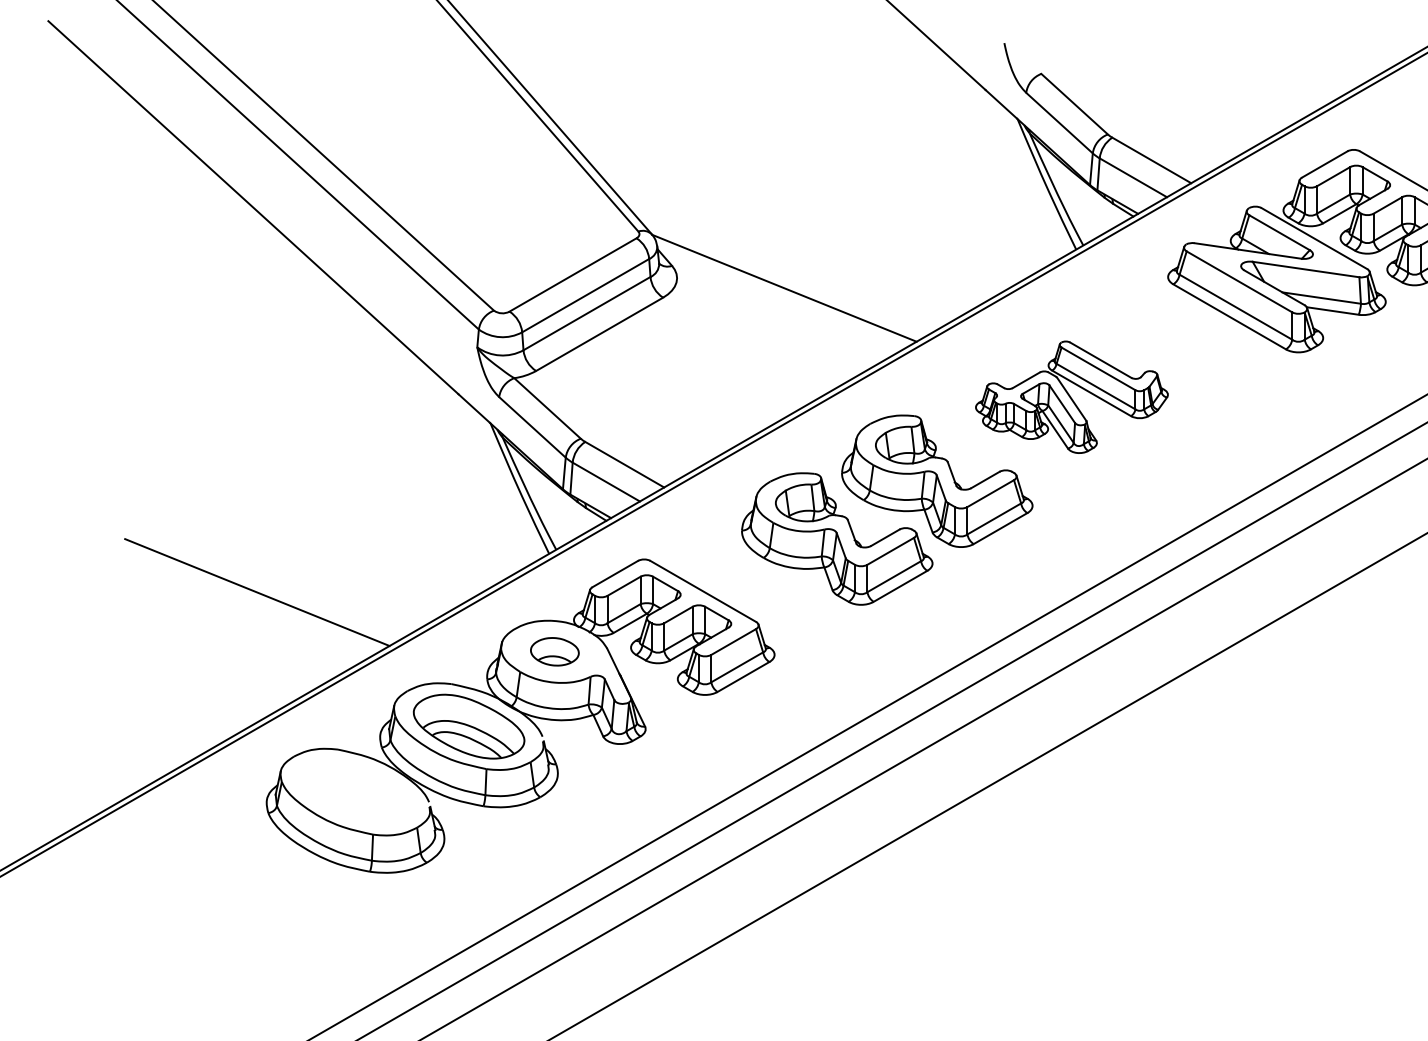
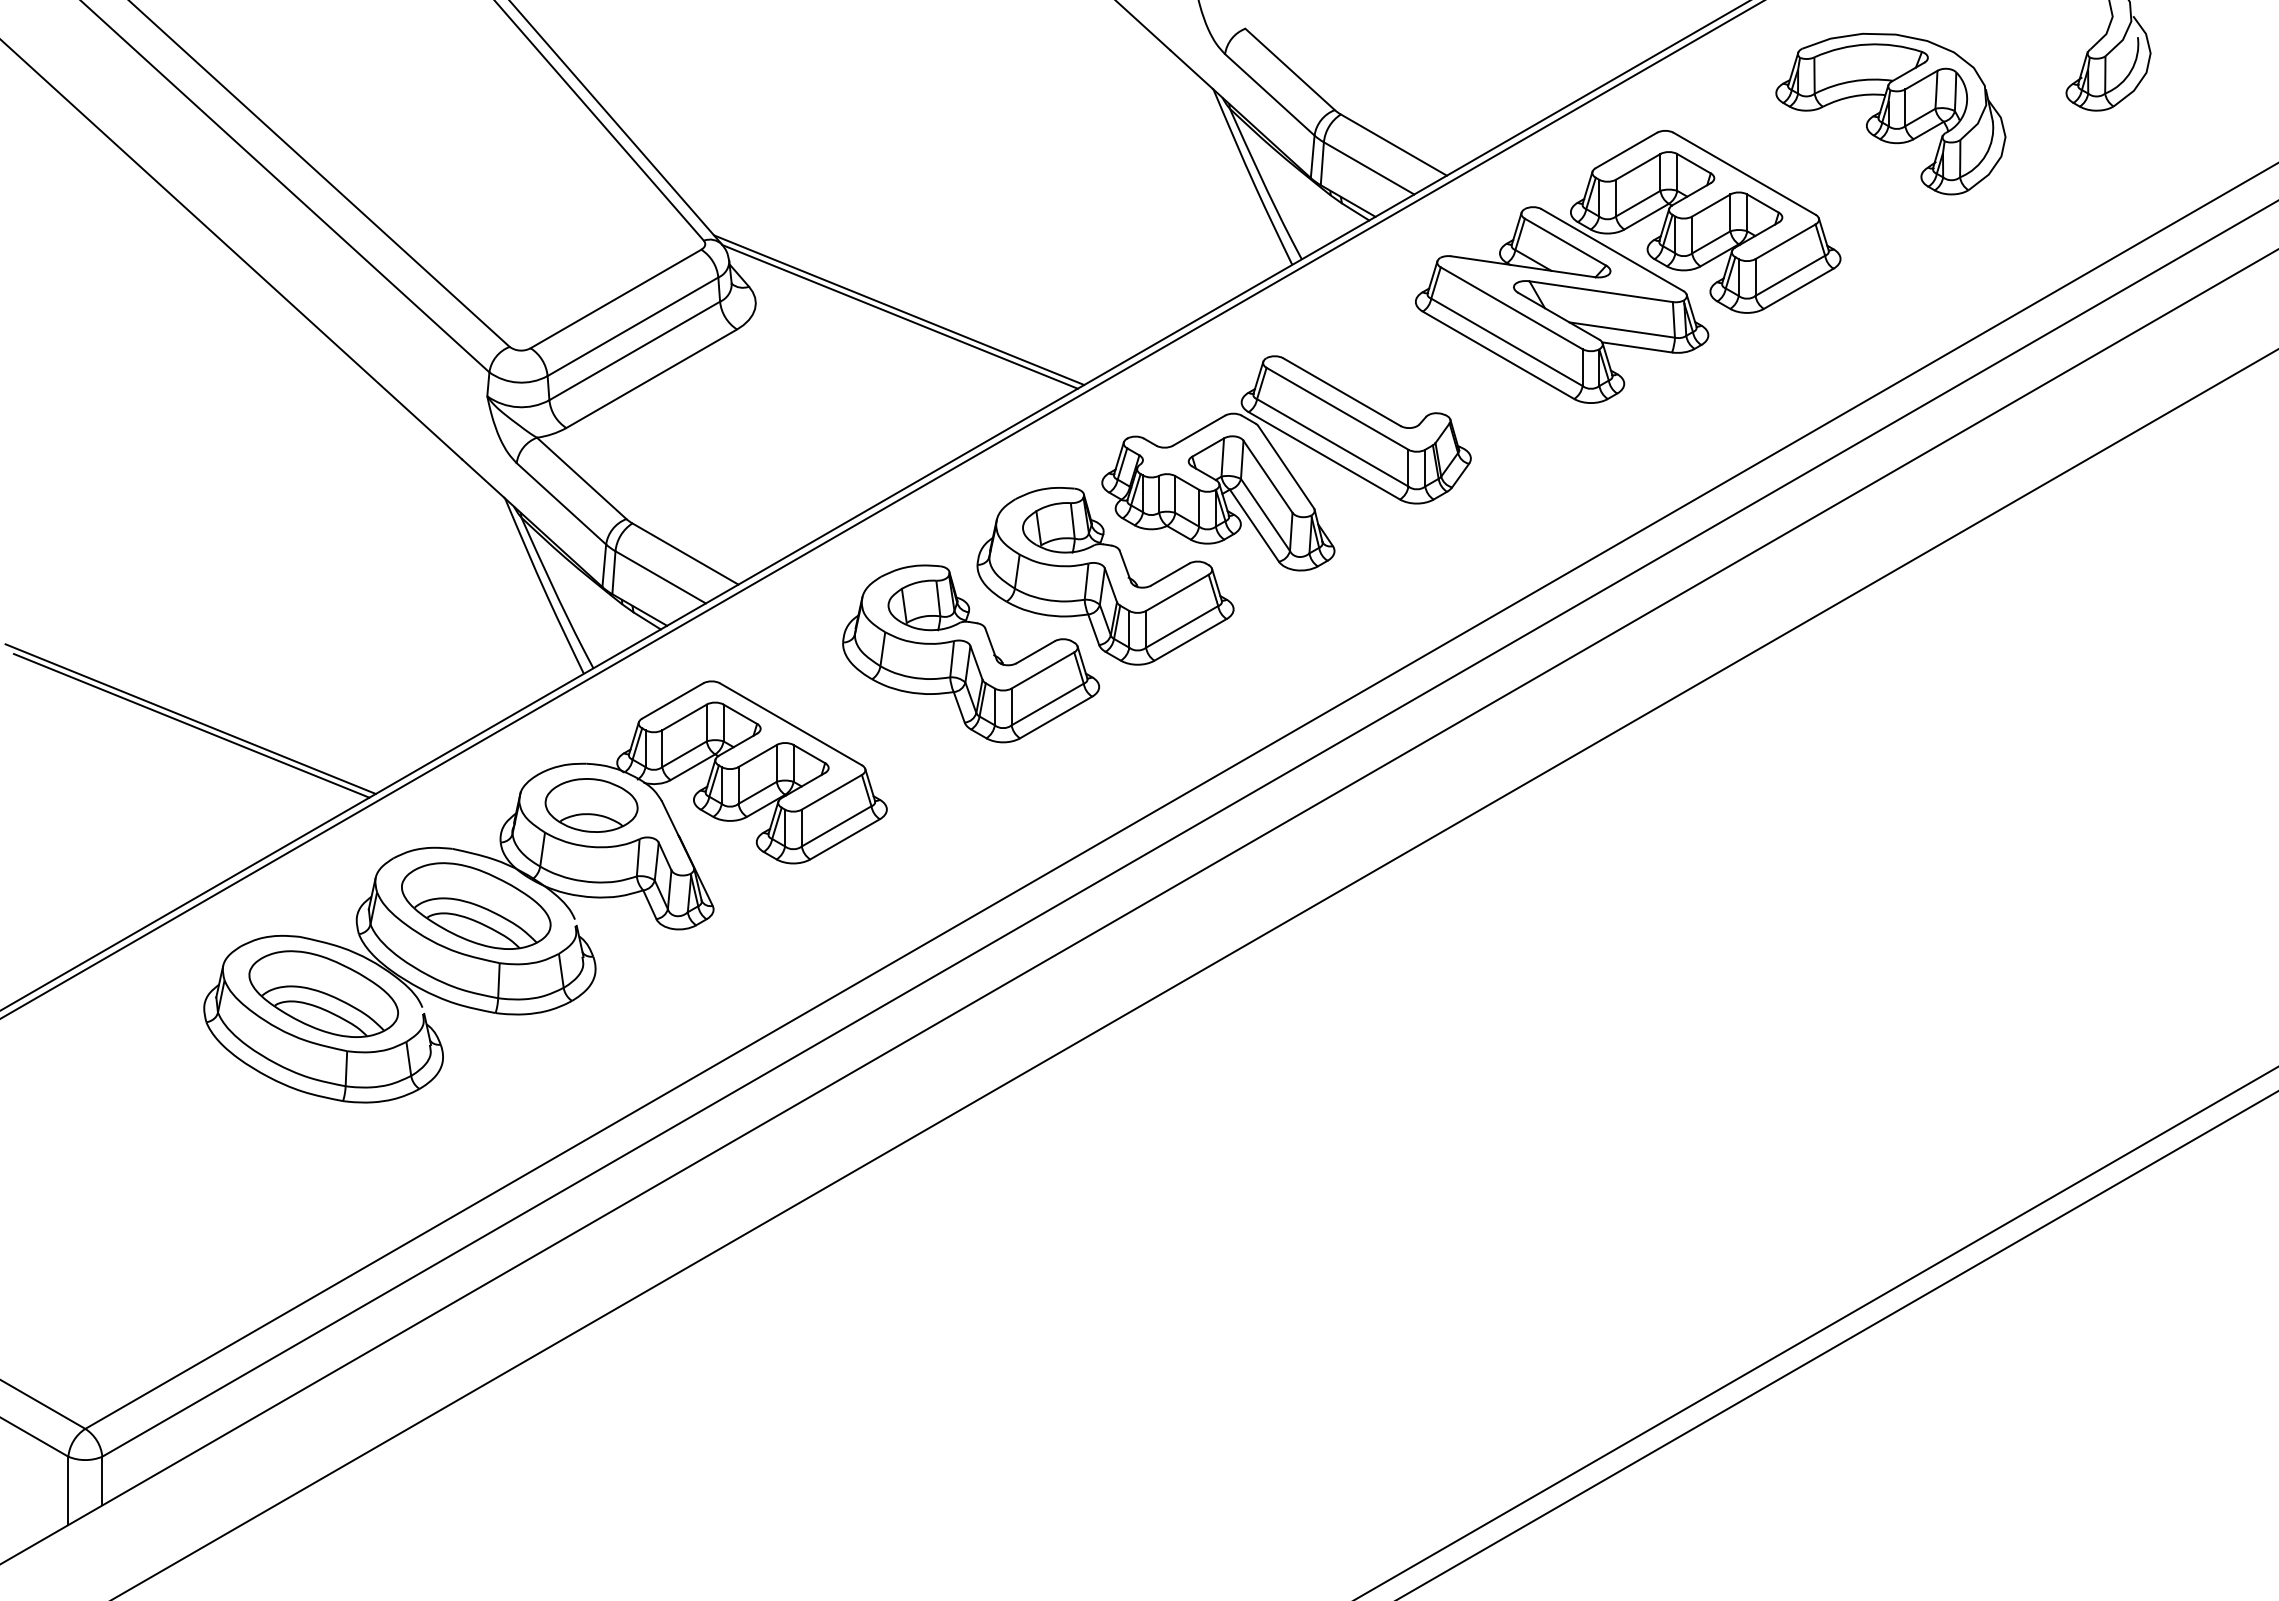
line: (783, 283) -> (899, 310), added
part: (1071, 397) -> (1286, 463), size x1.43
line: (256, 587) -> (190, 718), added
part: (554, 651) -> (591, 805), size x1.43
part: (355, 791) -> (323, 993), added

